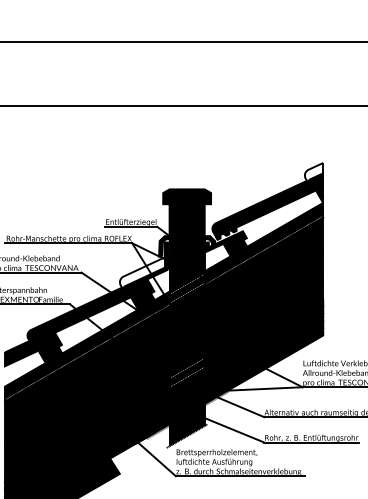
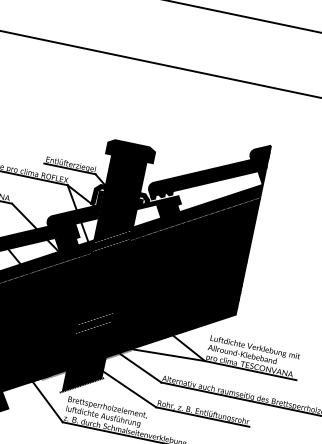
fill: (313, 172) -> (259, 153), added
fill: (142, 273) -> (71, 216), added

